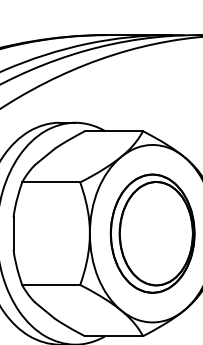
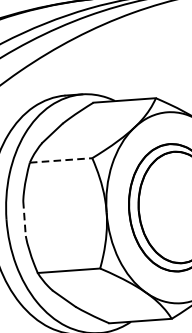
line: (51, 182) -> (61, 160), solid -> dashed
line: (13, 234) -> (24, 219), solid -> dashed

